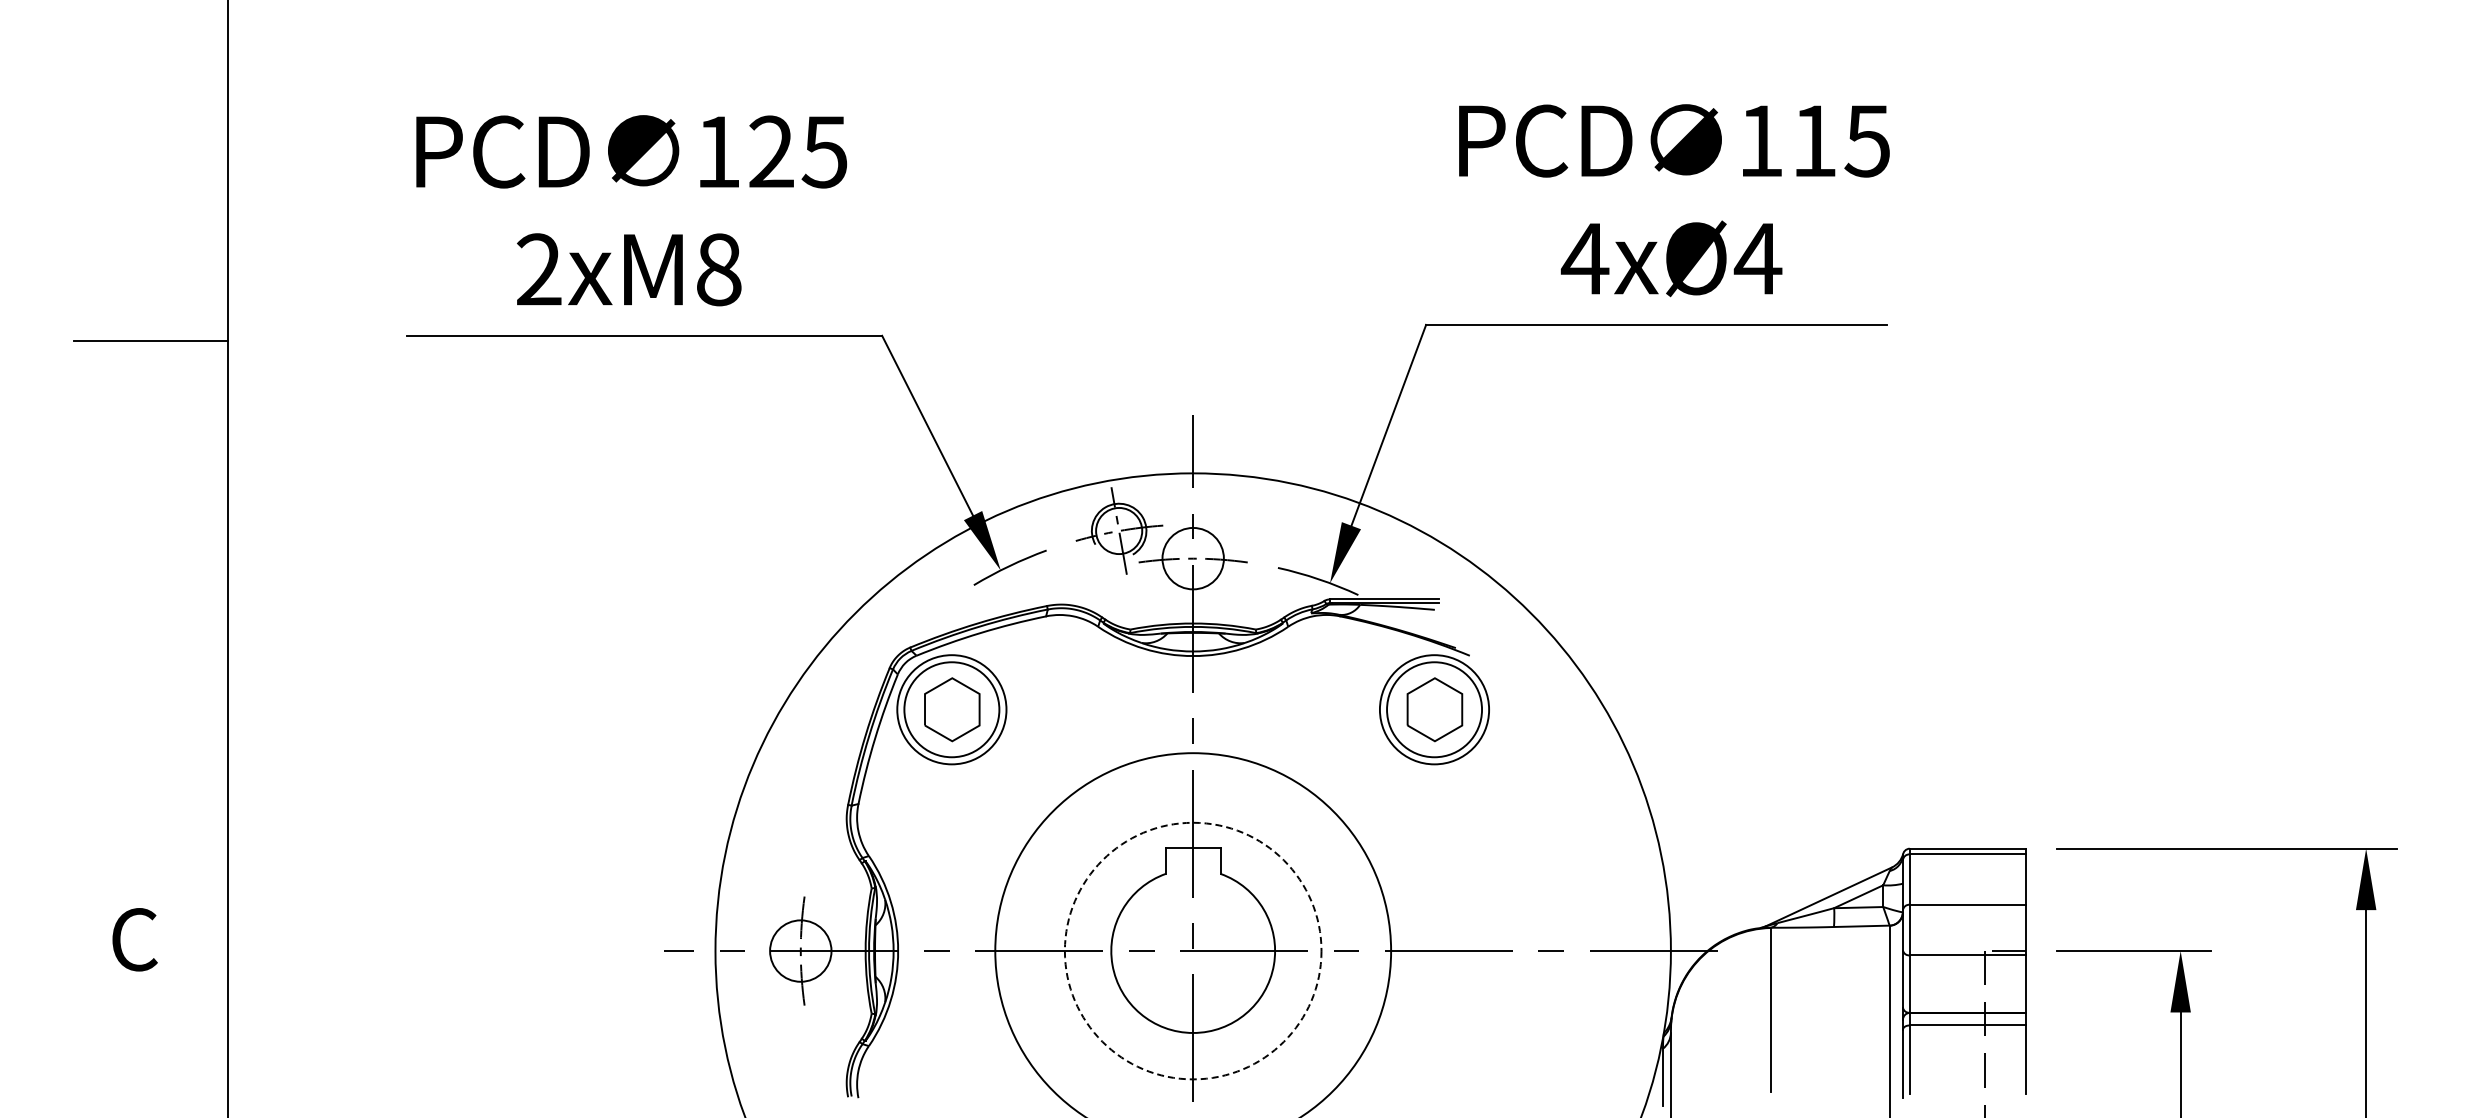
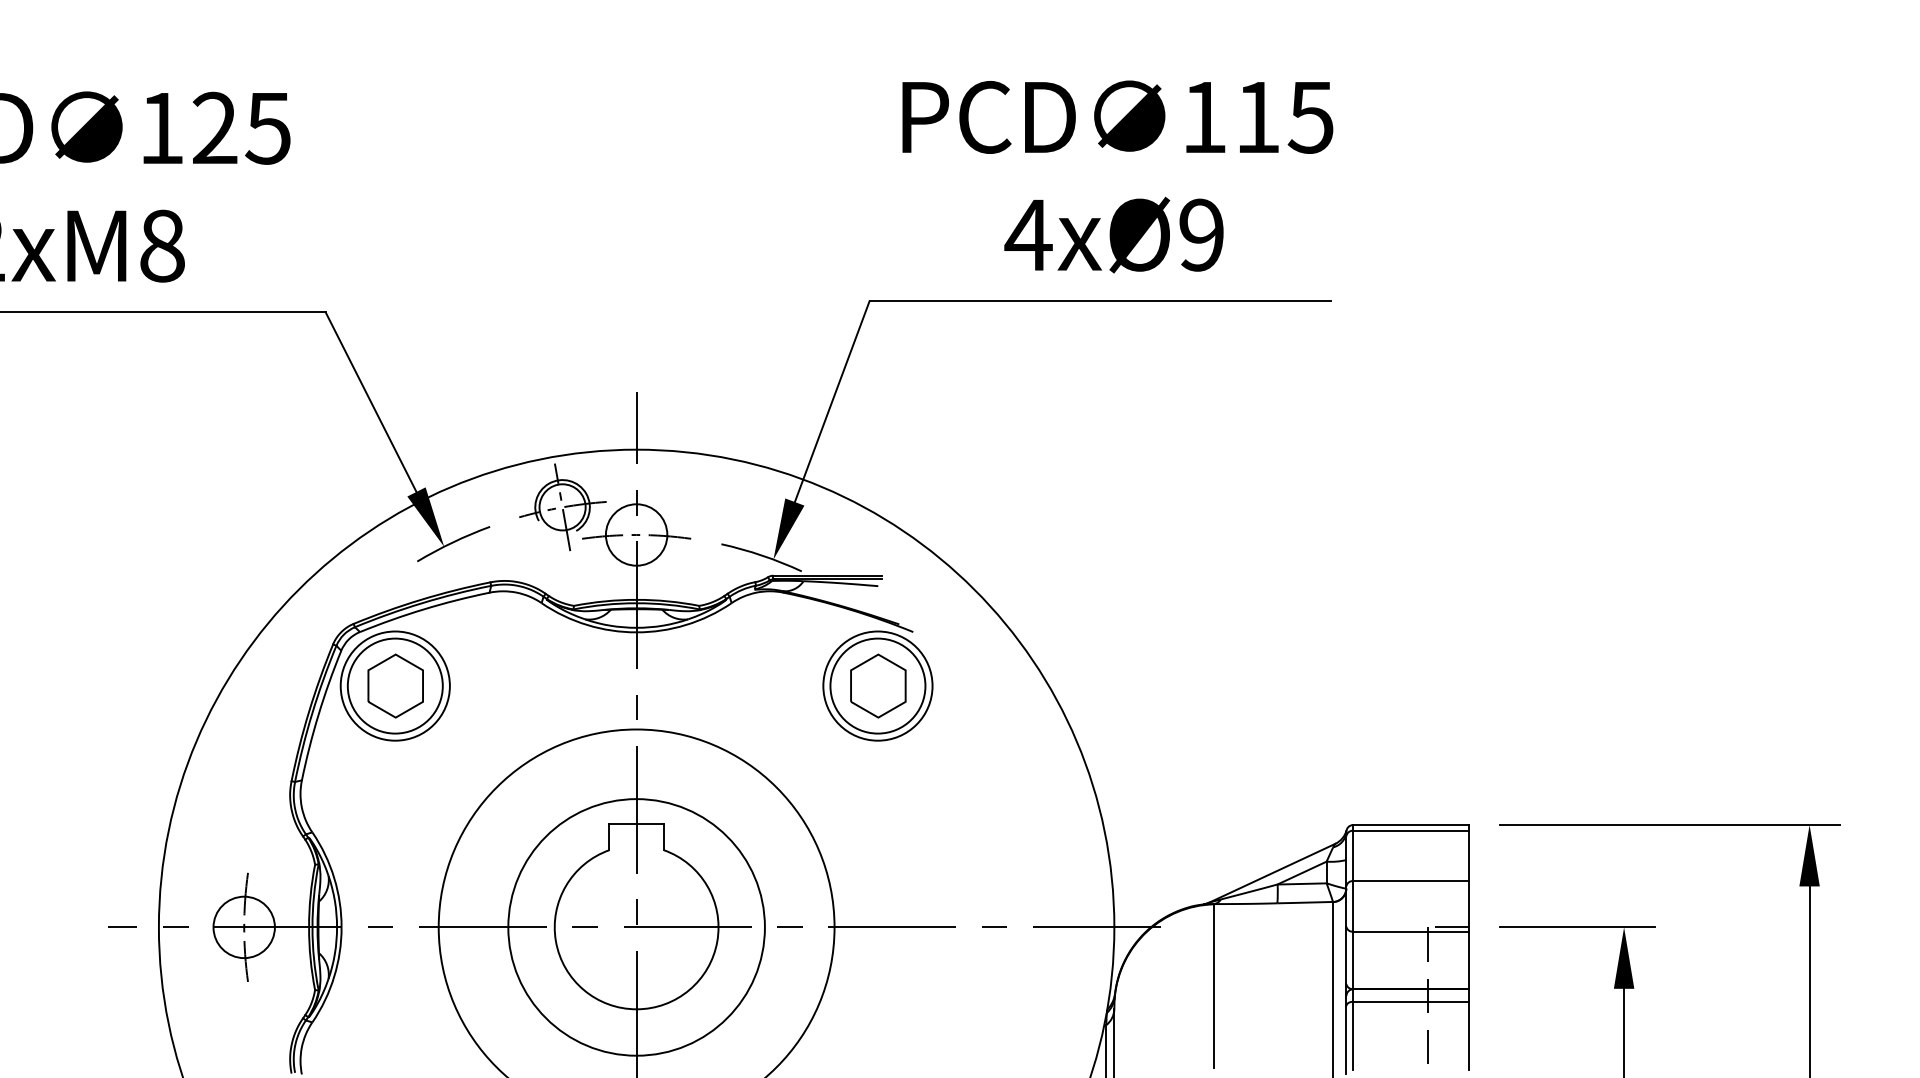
text: (1757, 258) -> (1200, 234), 4xØ4 -> 4xØ9
circle: (1192, 950) -> (635, 926), dashed -> solid

